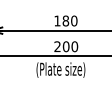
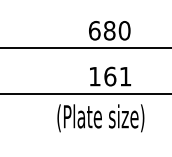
text: (57, 20) -> (94, 29), 180 -> 680
text: (66, 46) -> (110, 76), 200 -> 161

